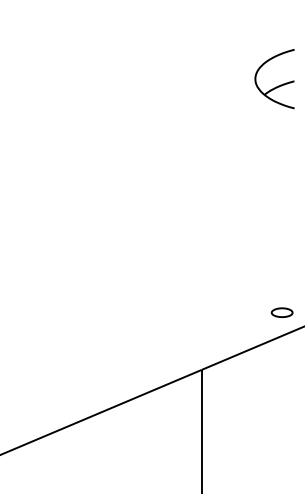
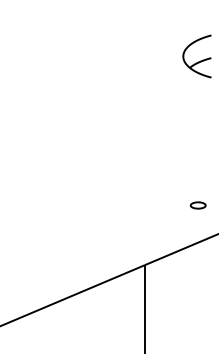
part: (281, 312) -> (197, 205), moved

